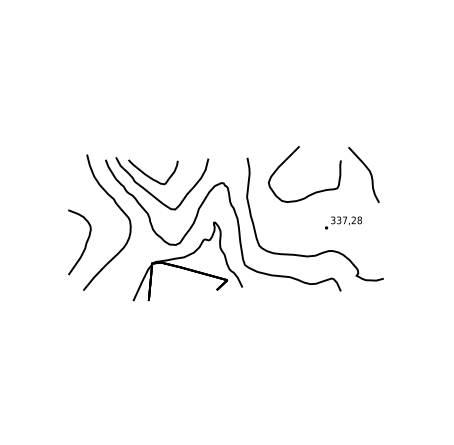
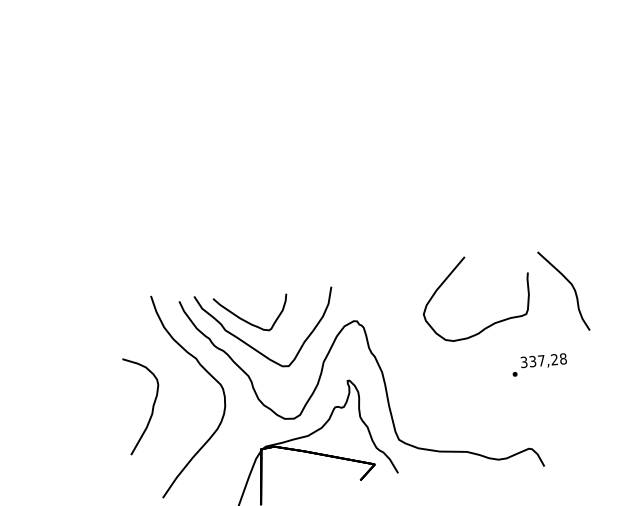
curve: (85, 242) -> (151, 404), moved
curve: (326, 250) -> (517, 407), removed

